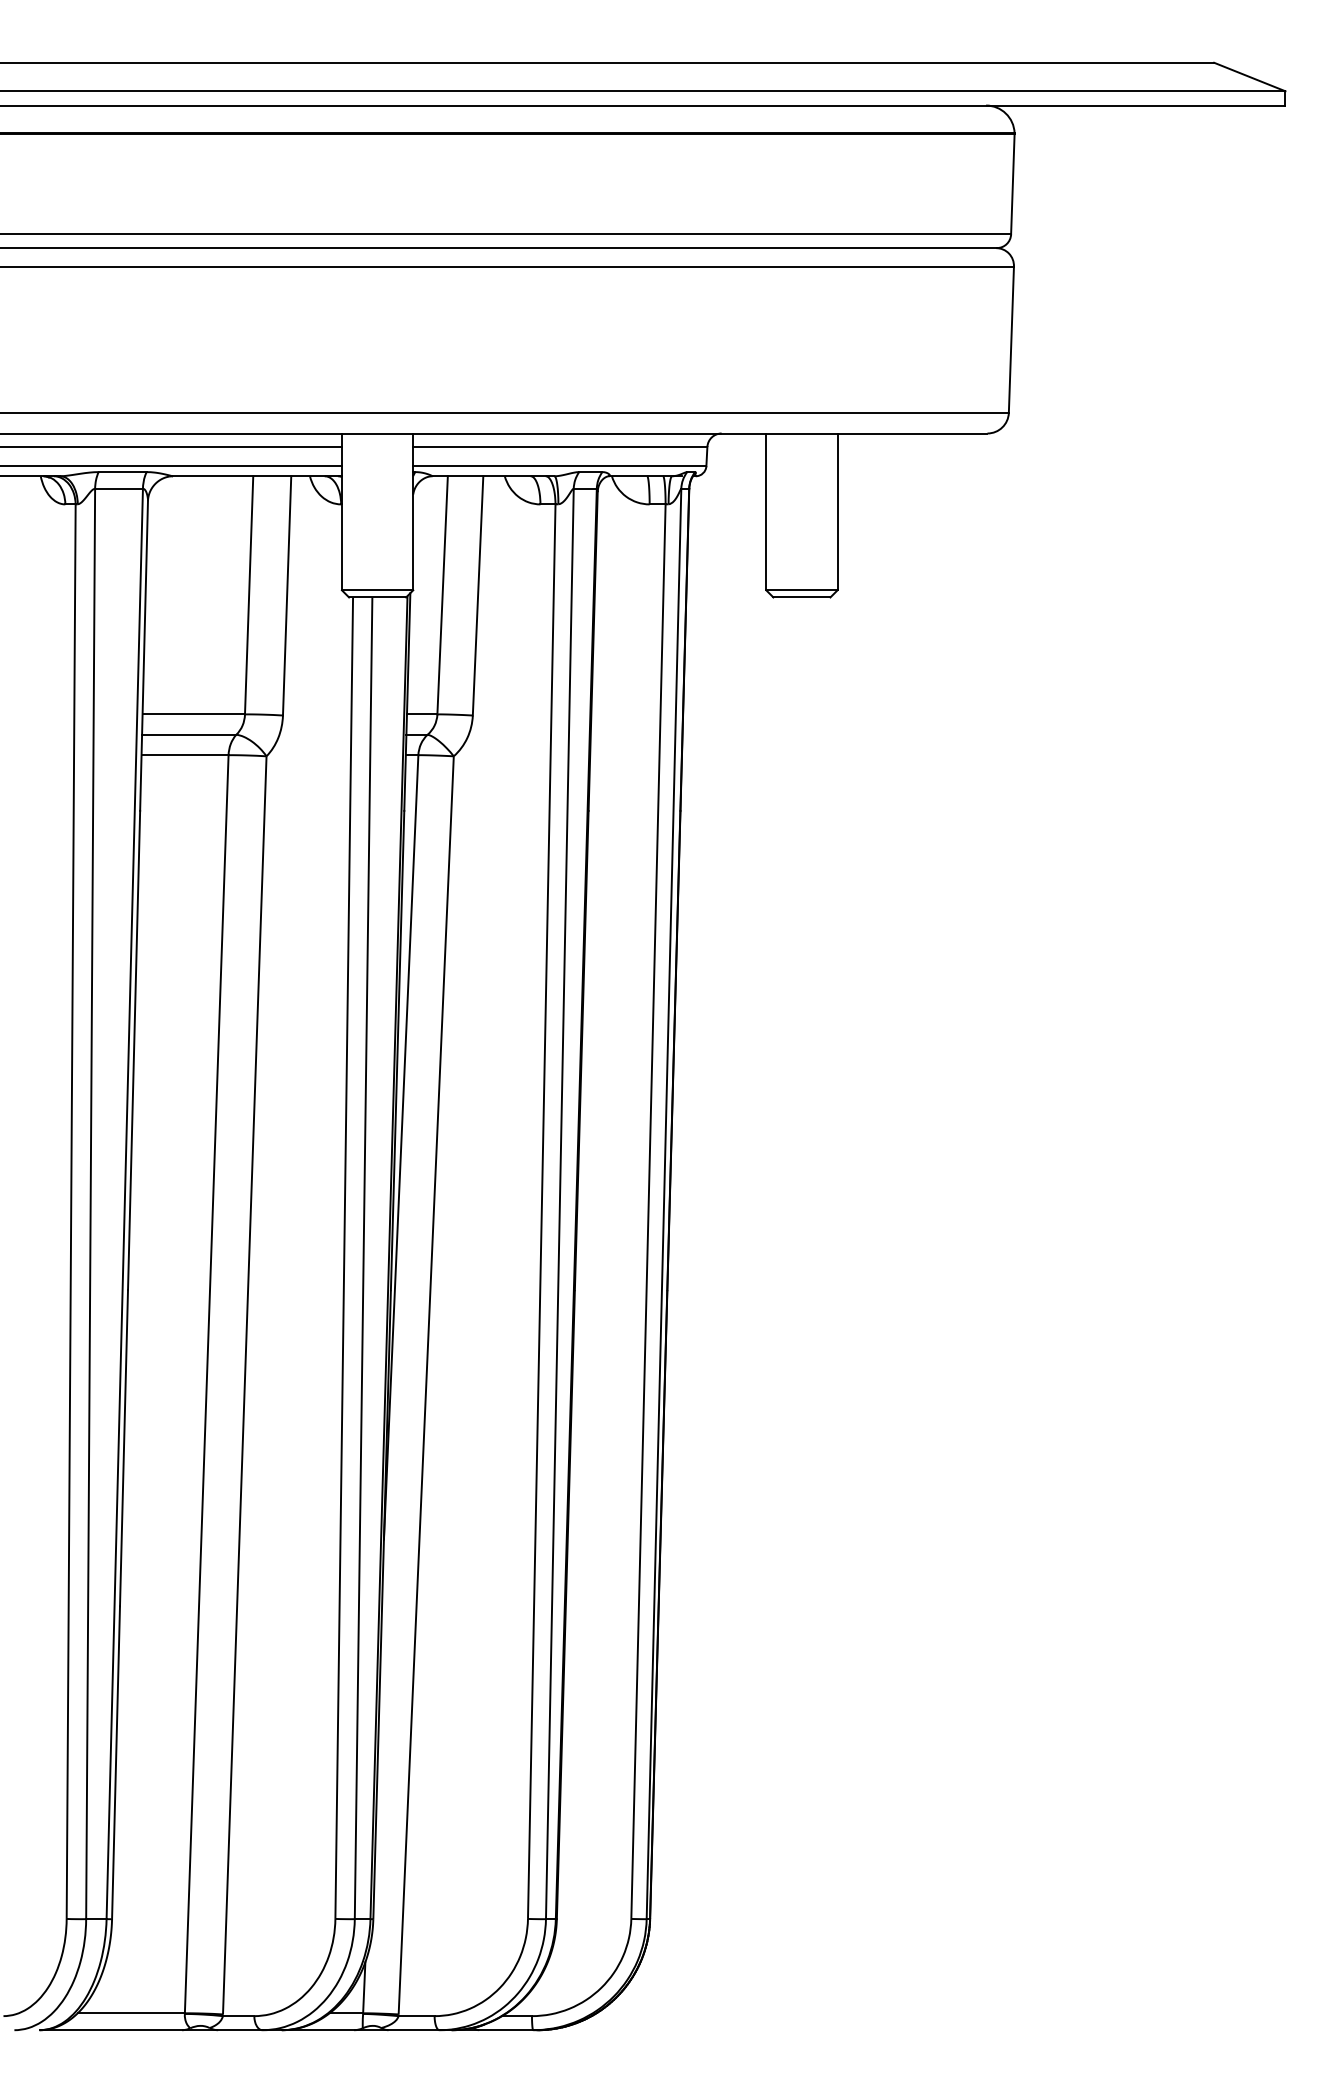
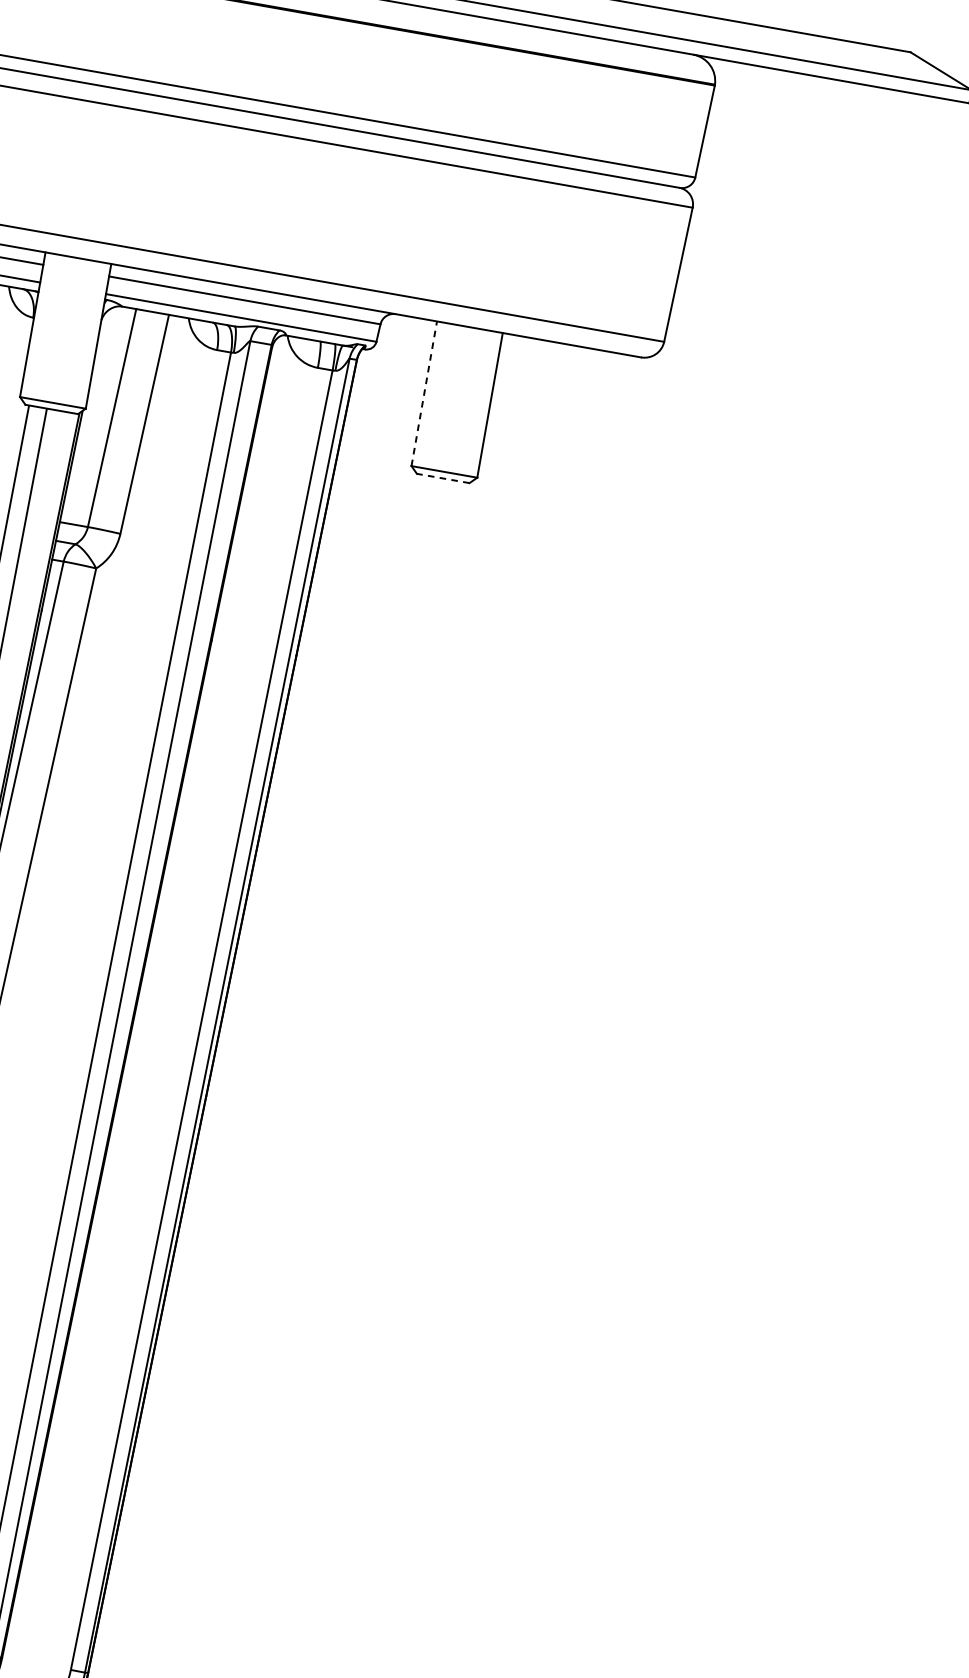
line: (766, 511) -> (424, 393), solid -> dashed
line: (801, 597) -> (442, 478), solid -> dashed

